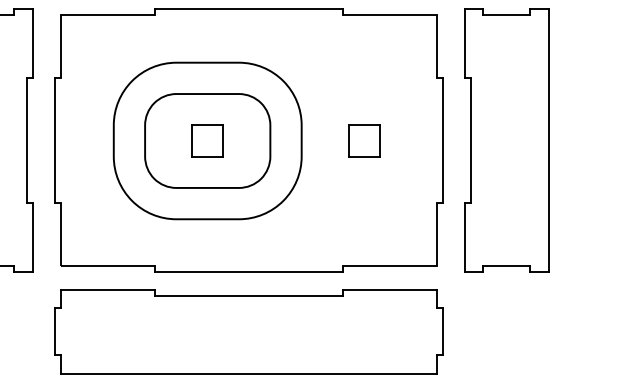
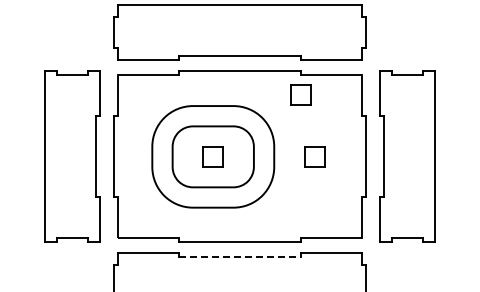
part: (342, 44) -> (300, 94), added
line: (249, 296) -> (240, 257), solid -> dashed

